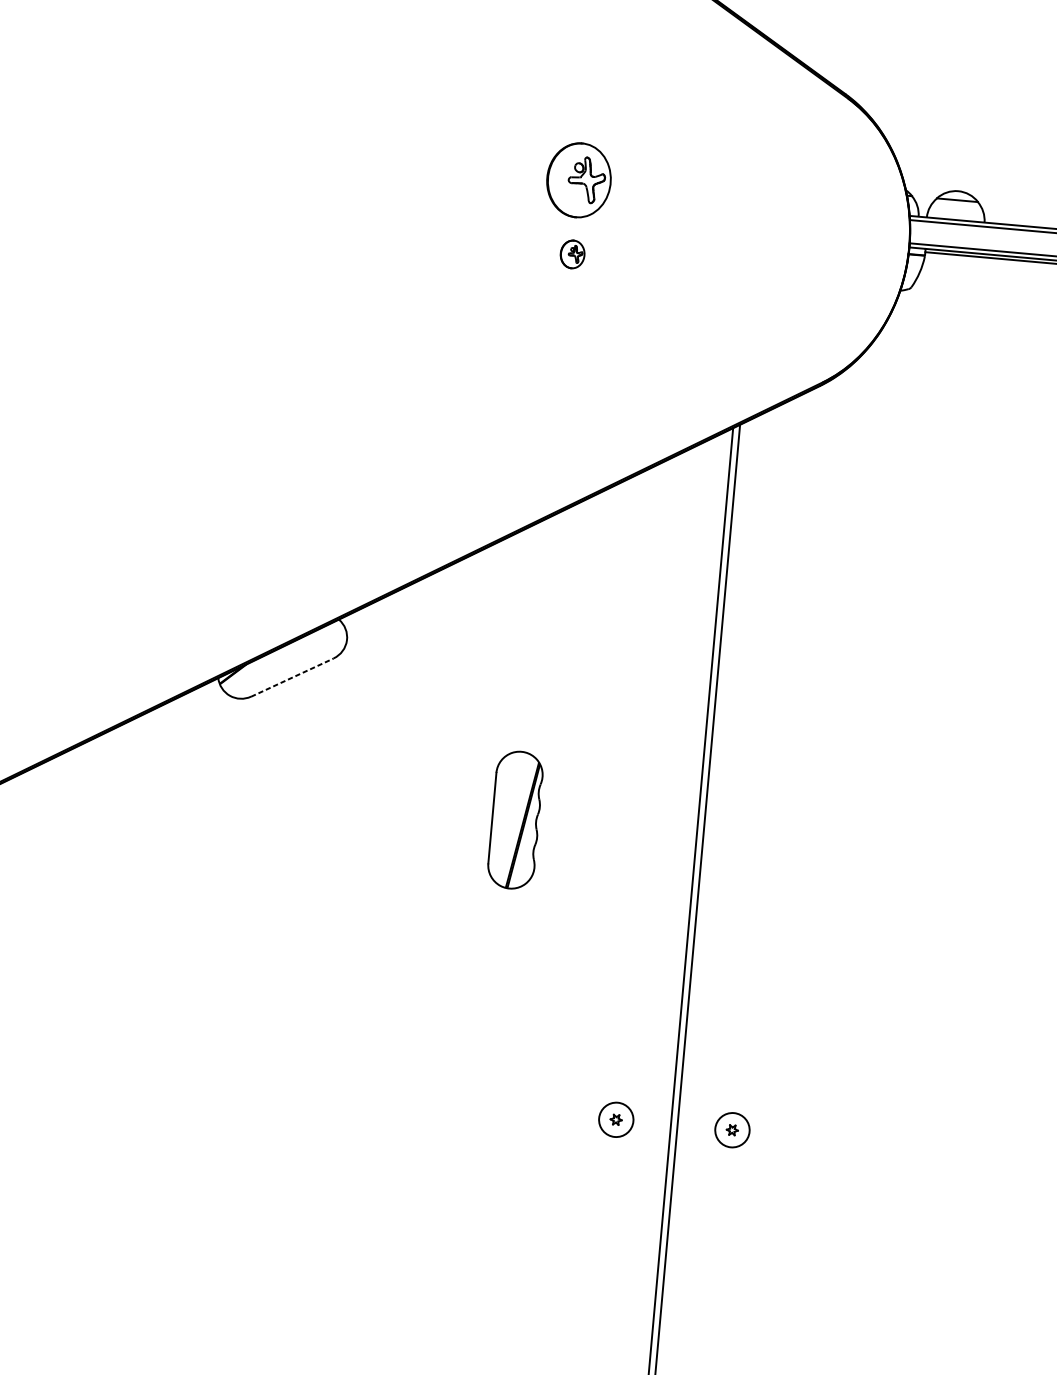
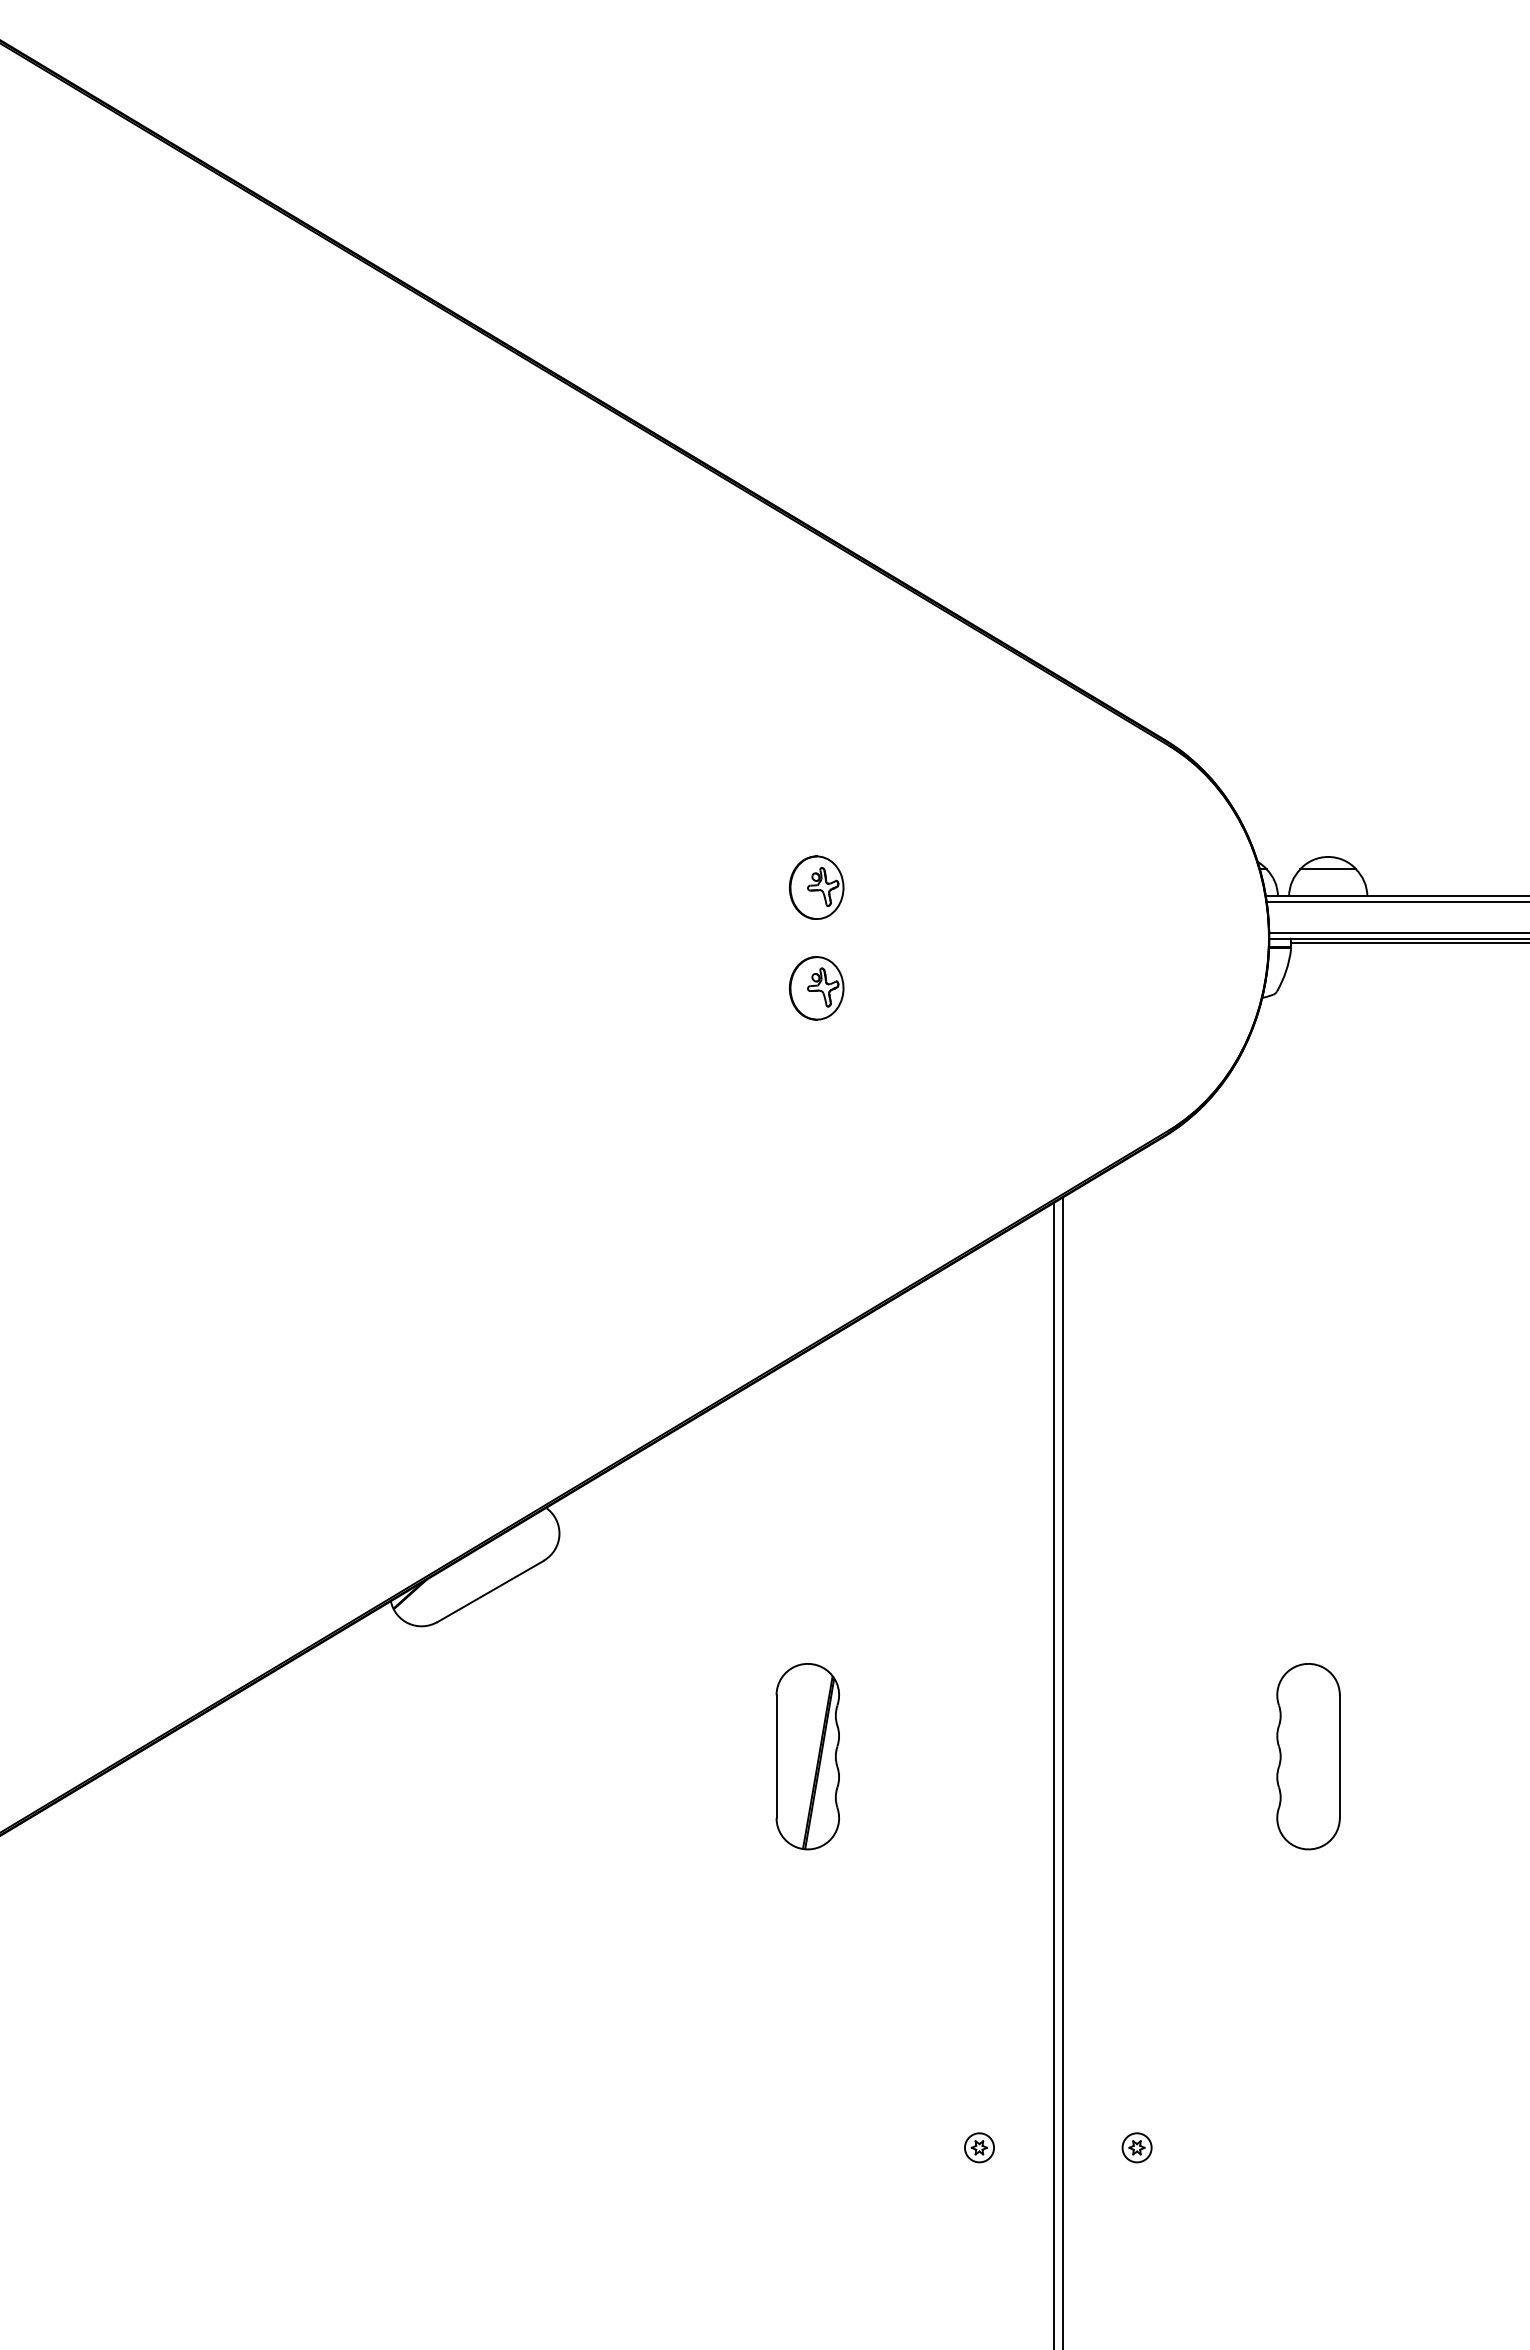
part: (579, 180) -> (816, 887), size x0.62
part: (572, 254) -> (816, 988), size x1.67
line: (292, 677) -> (490, 1591), dashed -> solid
part: (884, 853) -> (1308, 1756), added
circle: (616, 1119) -> (979, 2147), size x0.62
circle: (732, 1129) -> (1136, 2147), size x0.62

